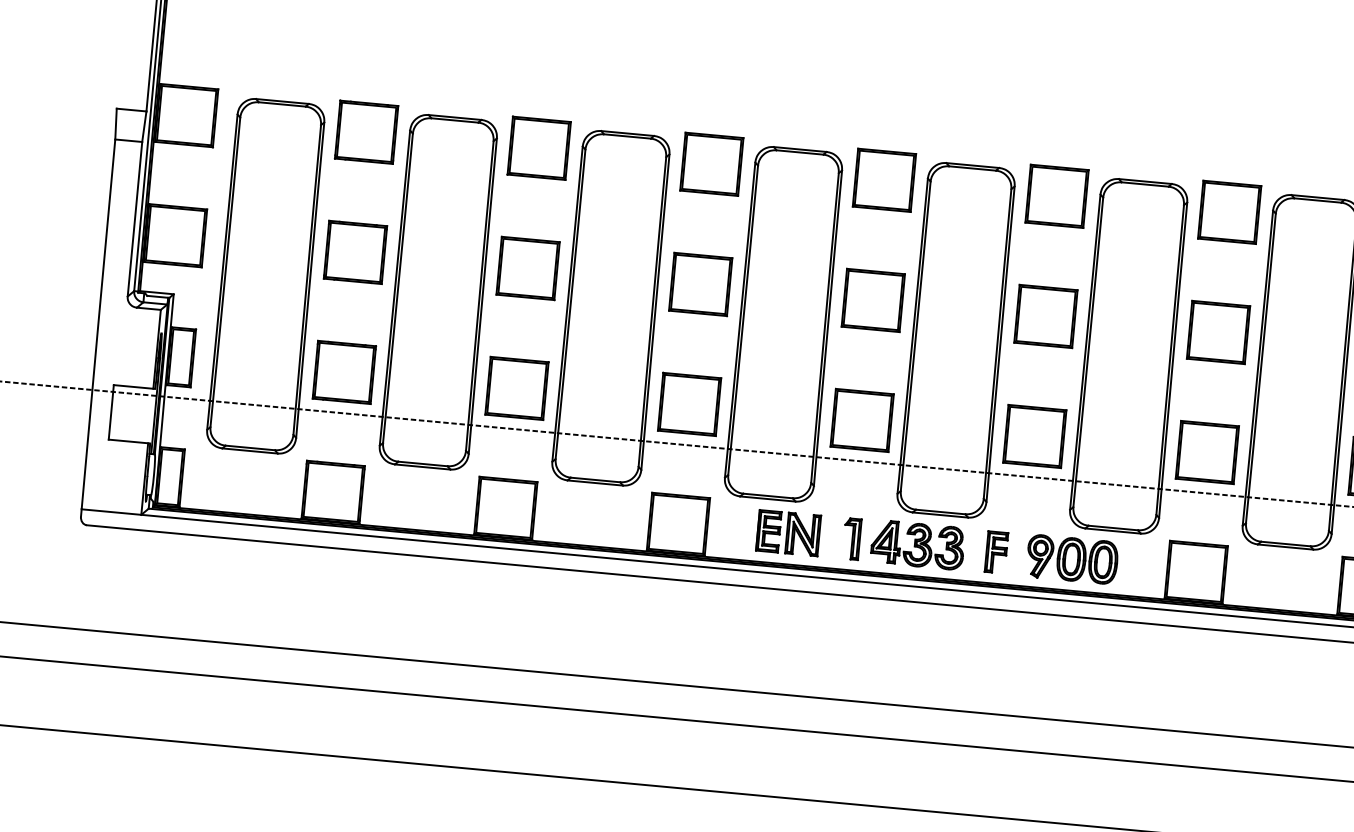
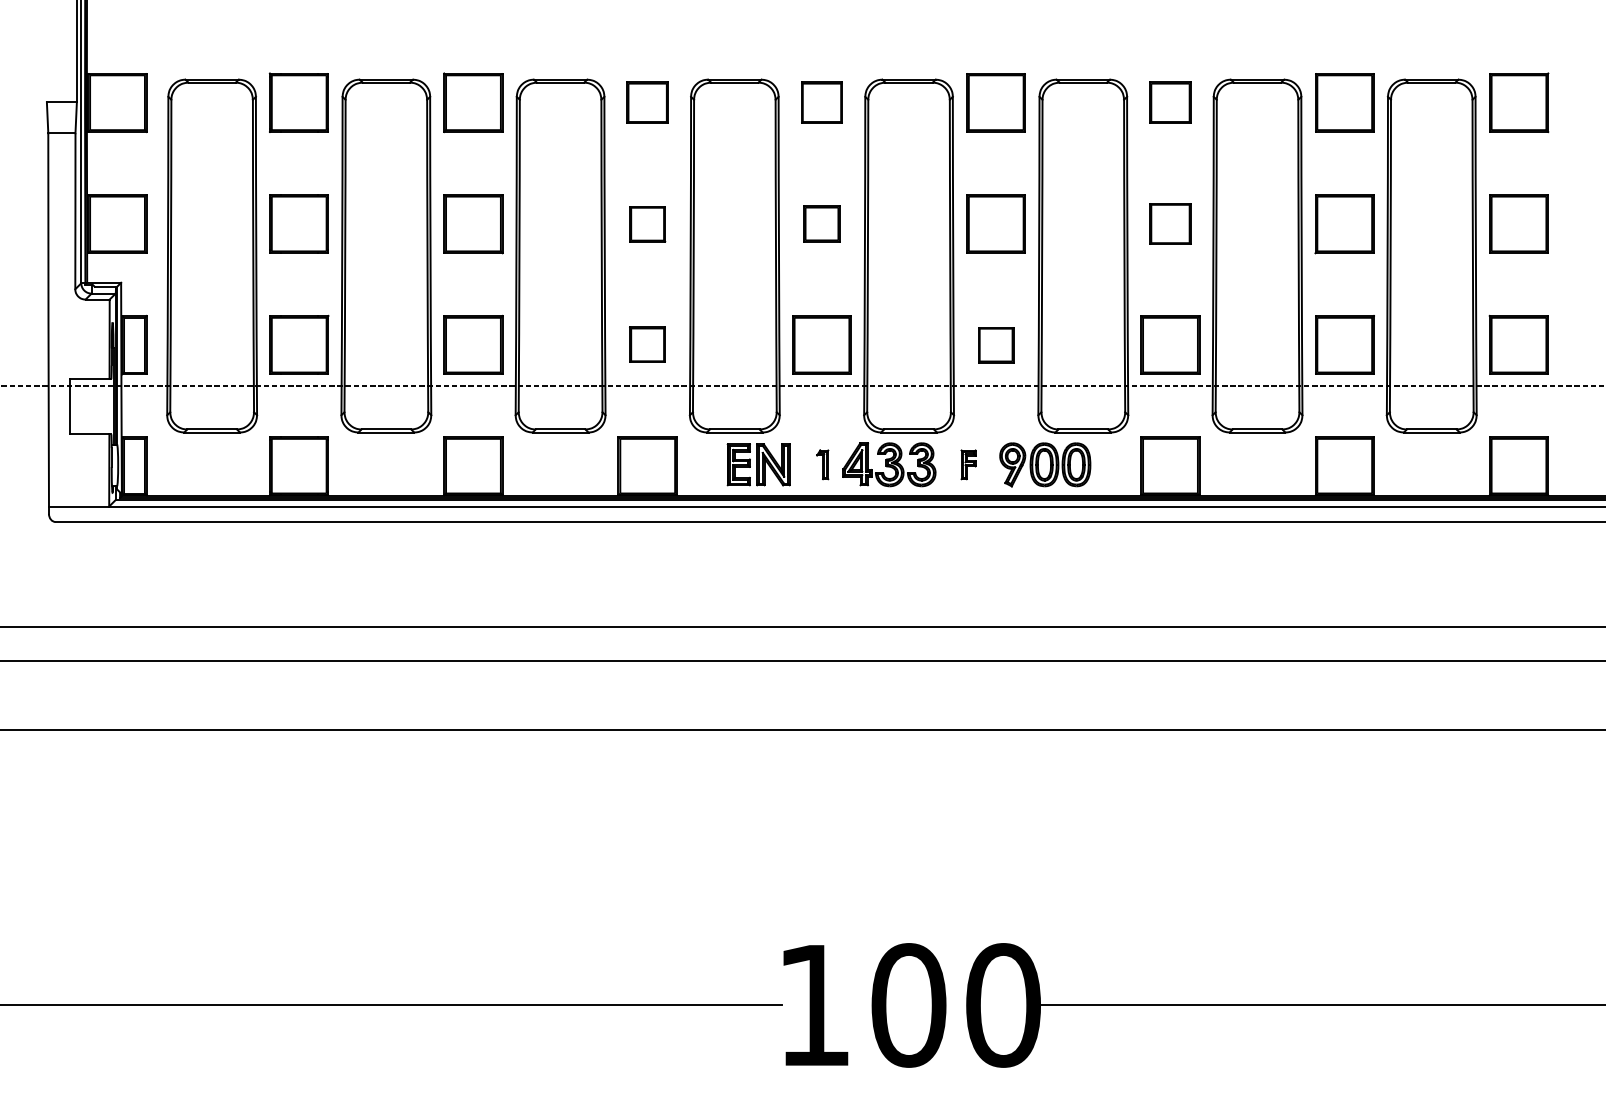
part: (711, 164) -> (647, 102), size x0.7
part: (884, 180) -> (821, 102), size x0.7
part: (1229, 212) -> (1170, 102), size x0.7
part: (700, 284) -> (647, 224), size x0.6
part: (872, 299) -> (821, 223), size x0.6
part: (1218, 331) -> (1170, 223), size x0.7
part: (689, 403) -> (647, 344), size x0.6
part: (1034, 435) -> (995, 344), size x0.6
part: (851, 538) -> (822, 464), size x0.7
part: (996, 552) -> (968, 464), size x0.7

